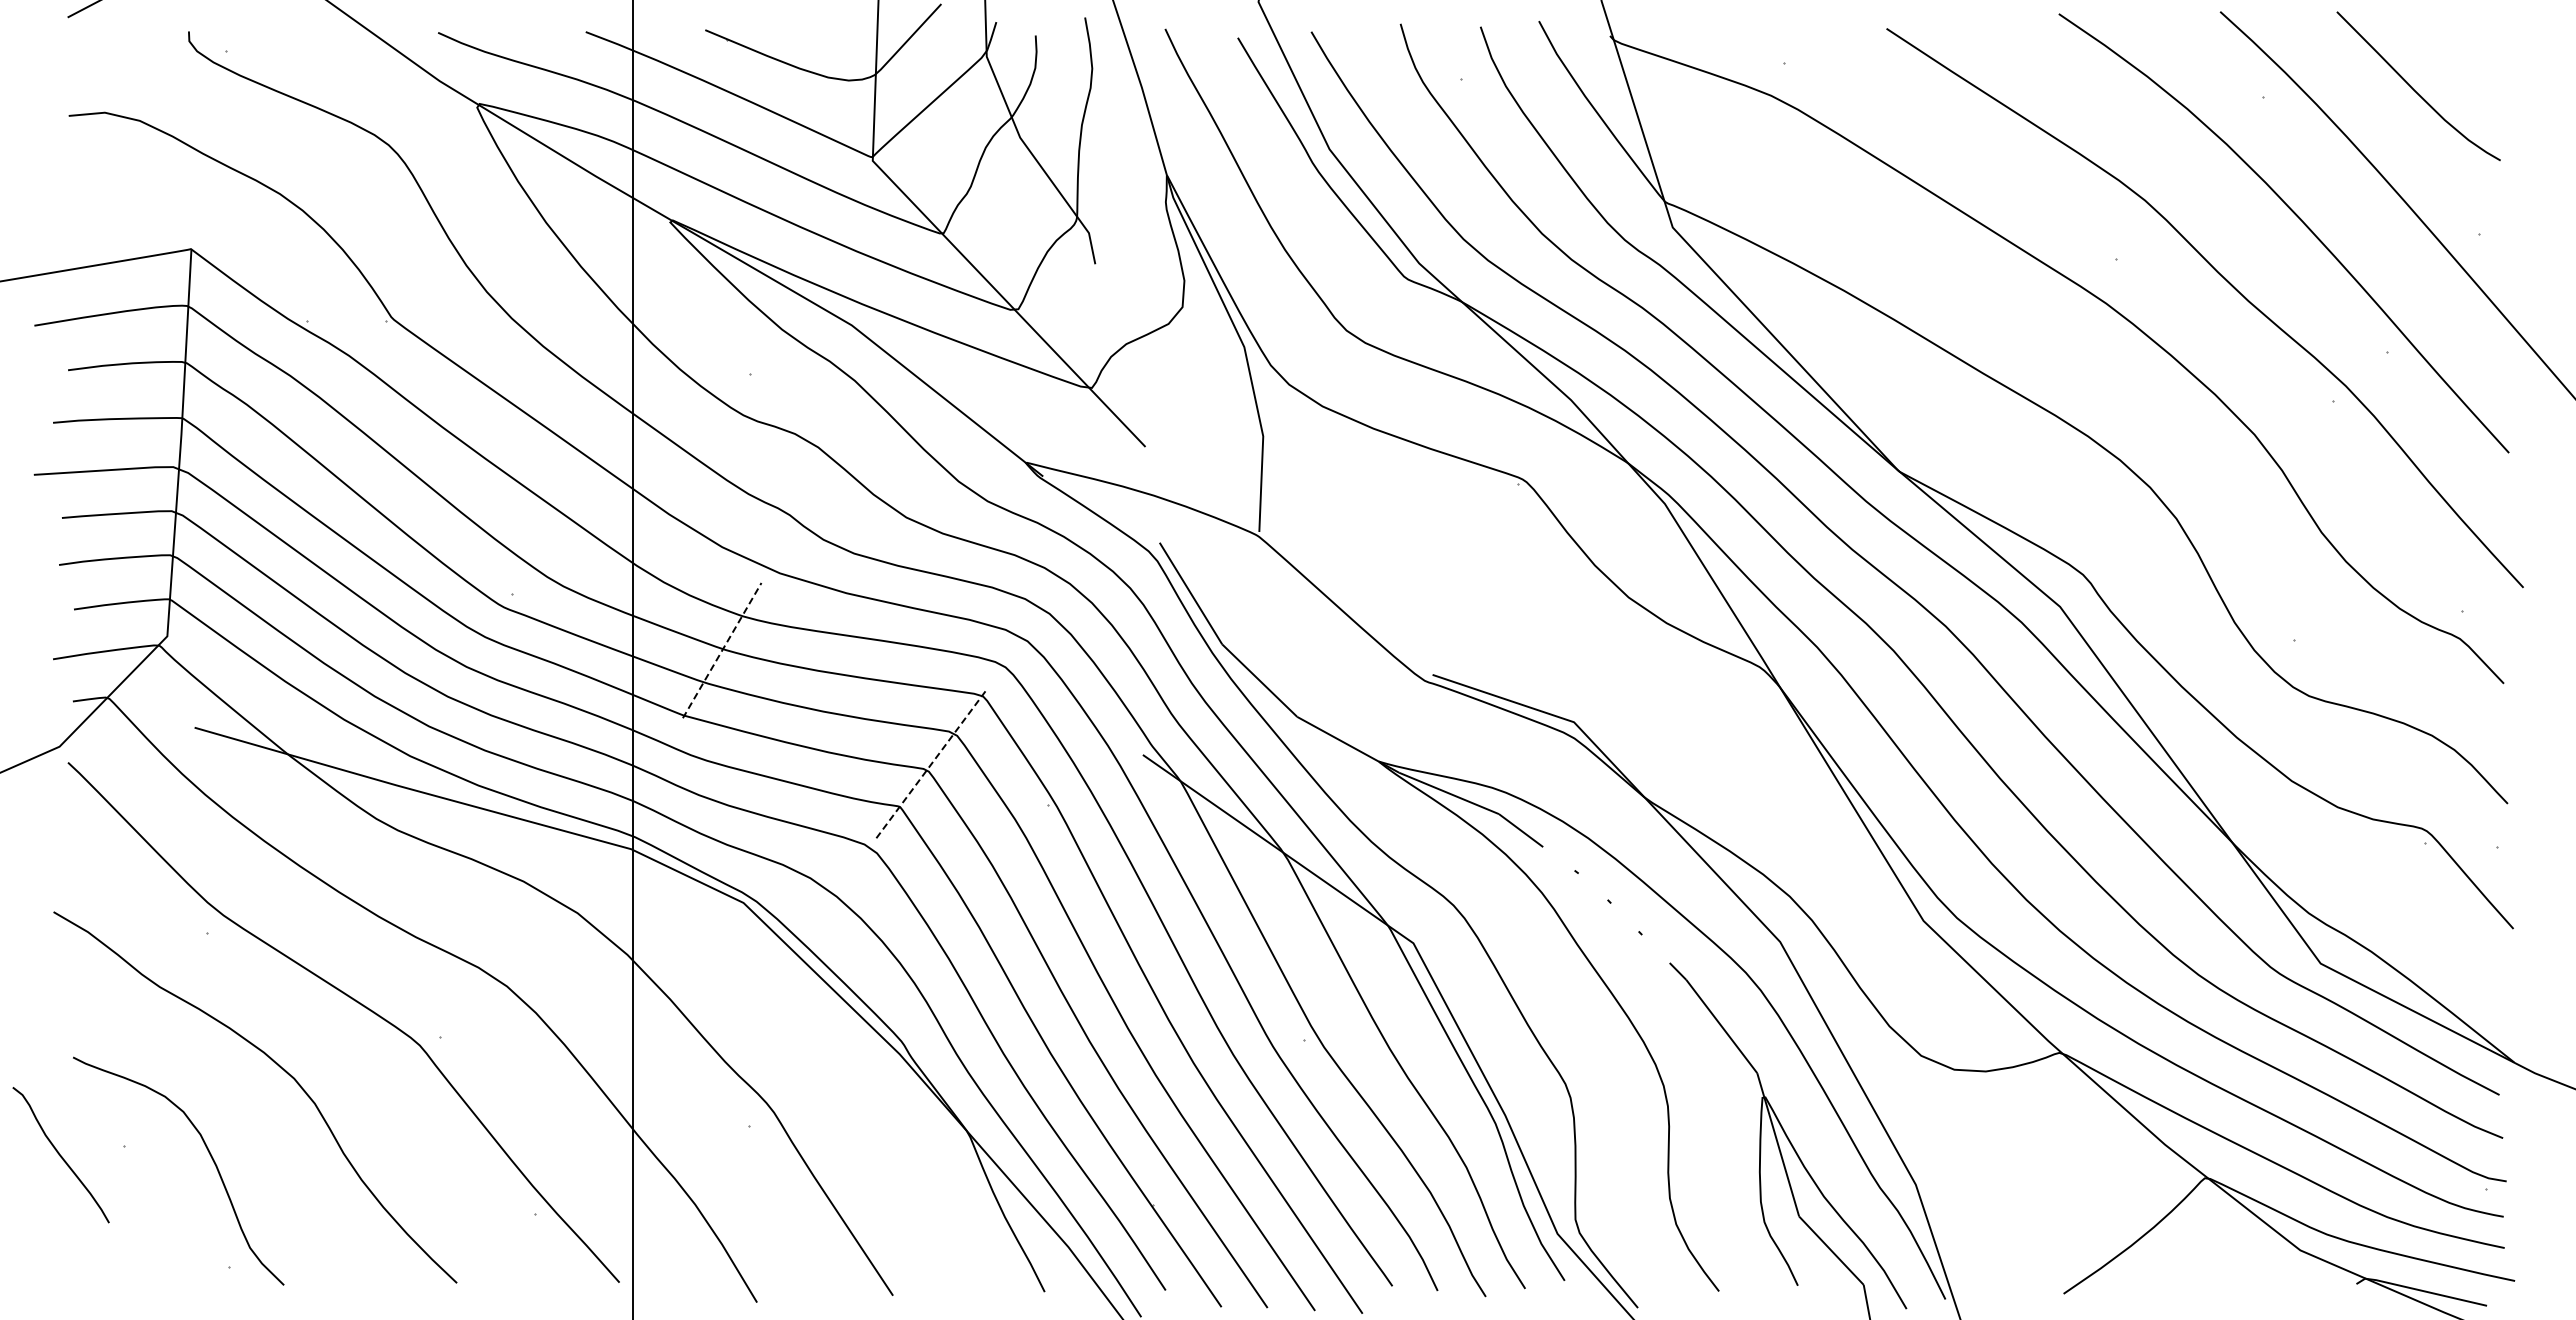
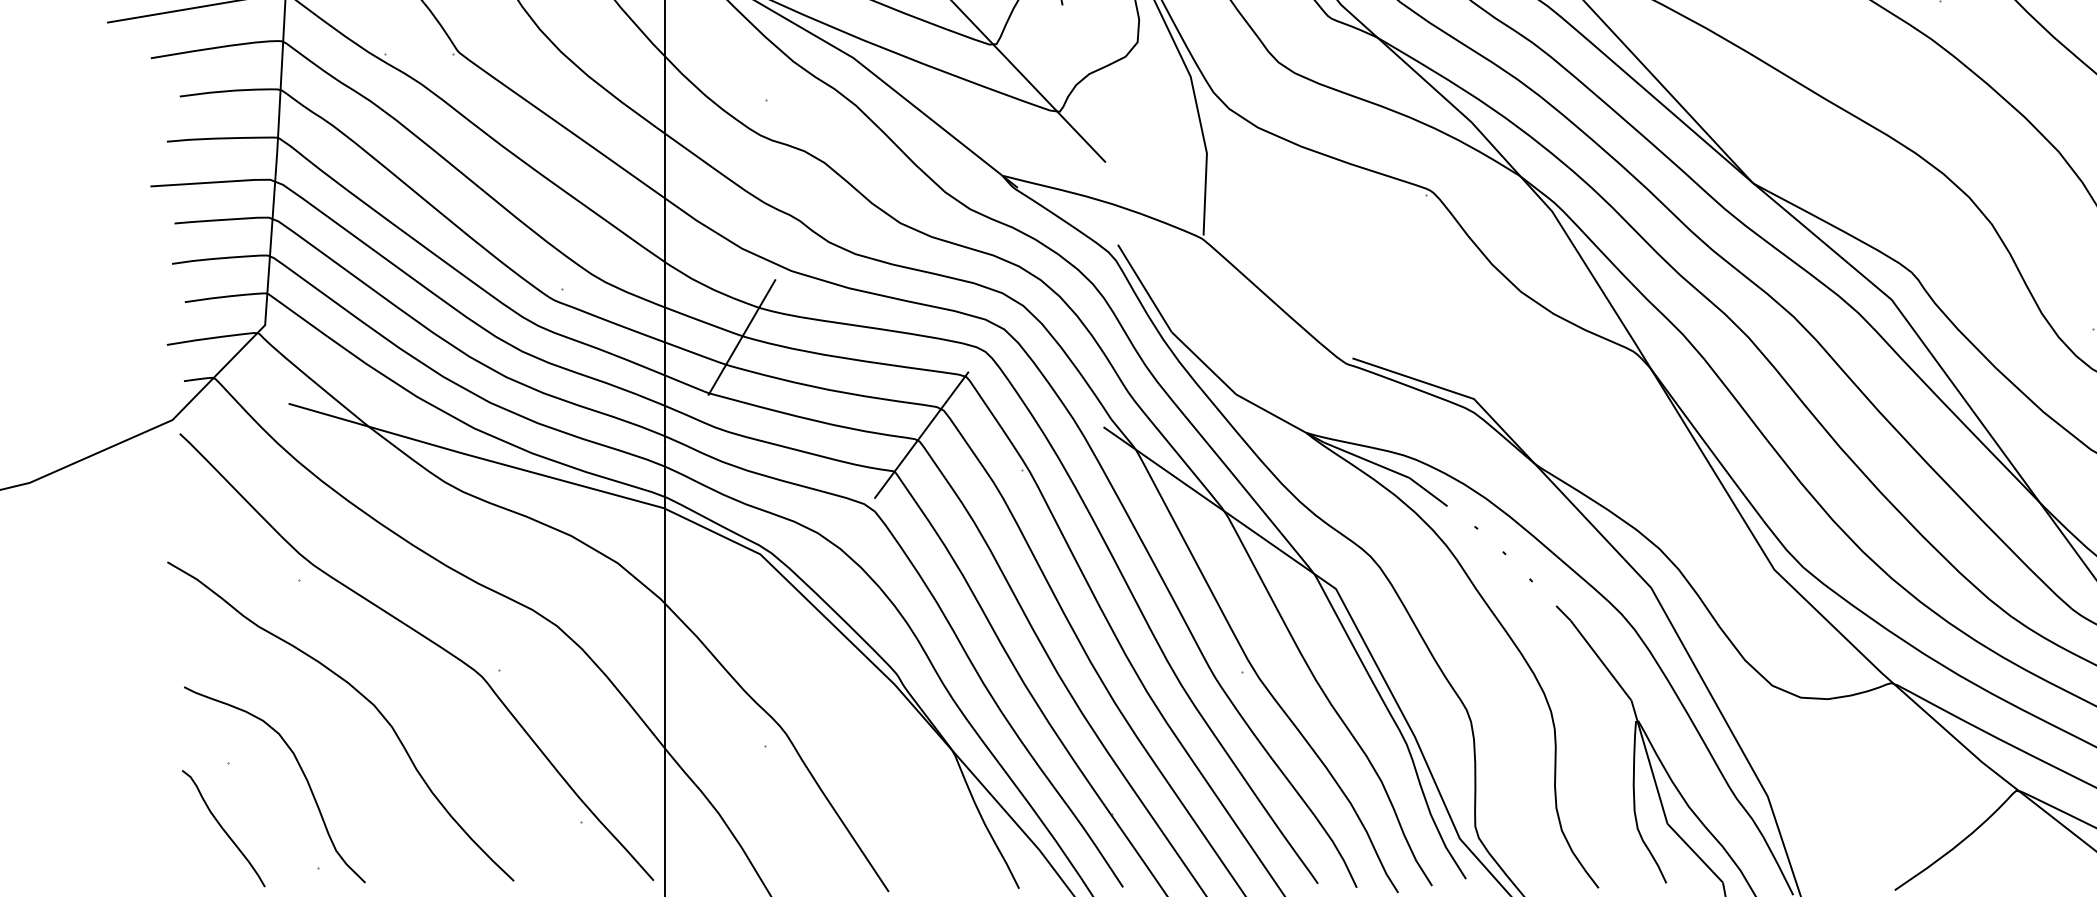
line: (722, 650) -> (742, 337), dashed -> solid
line: (931, 763) -> (921, 434), dashed -> solid
curve: (60, 1155) -> (223, 828), moved

